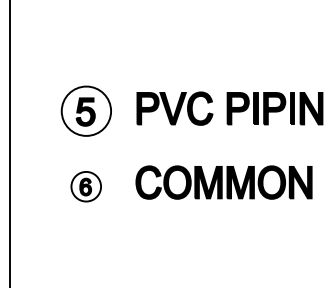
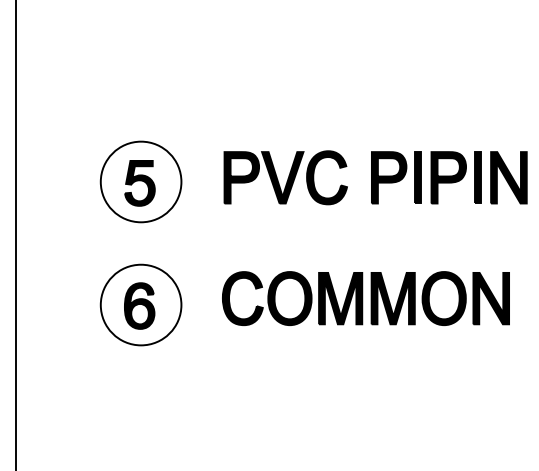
part: (85, 186) -> (139, 304), size x1.67

